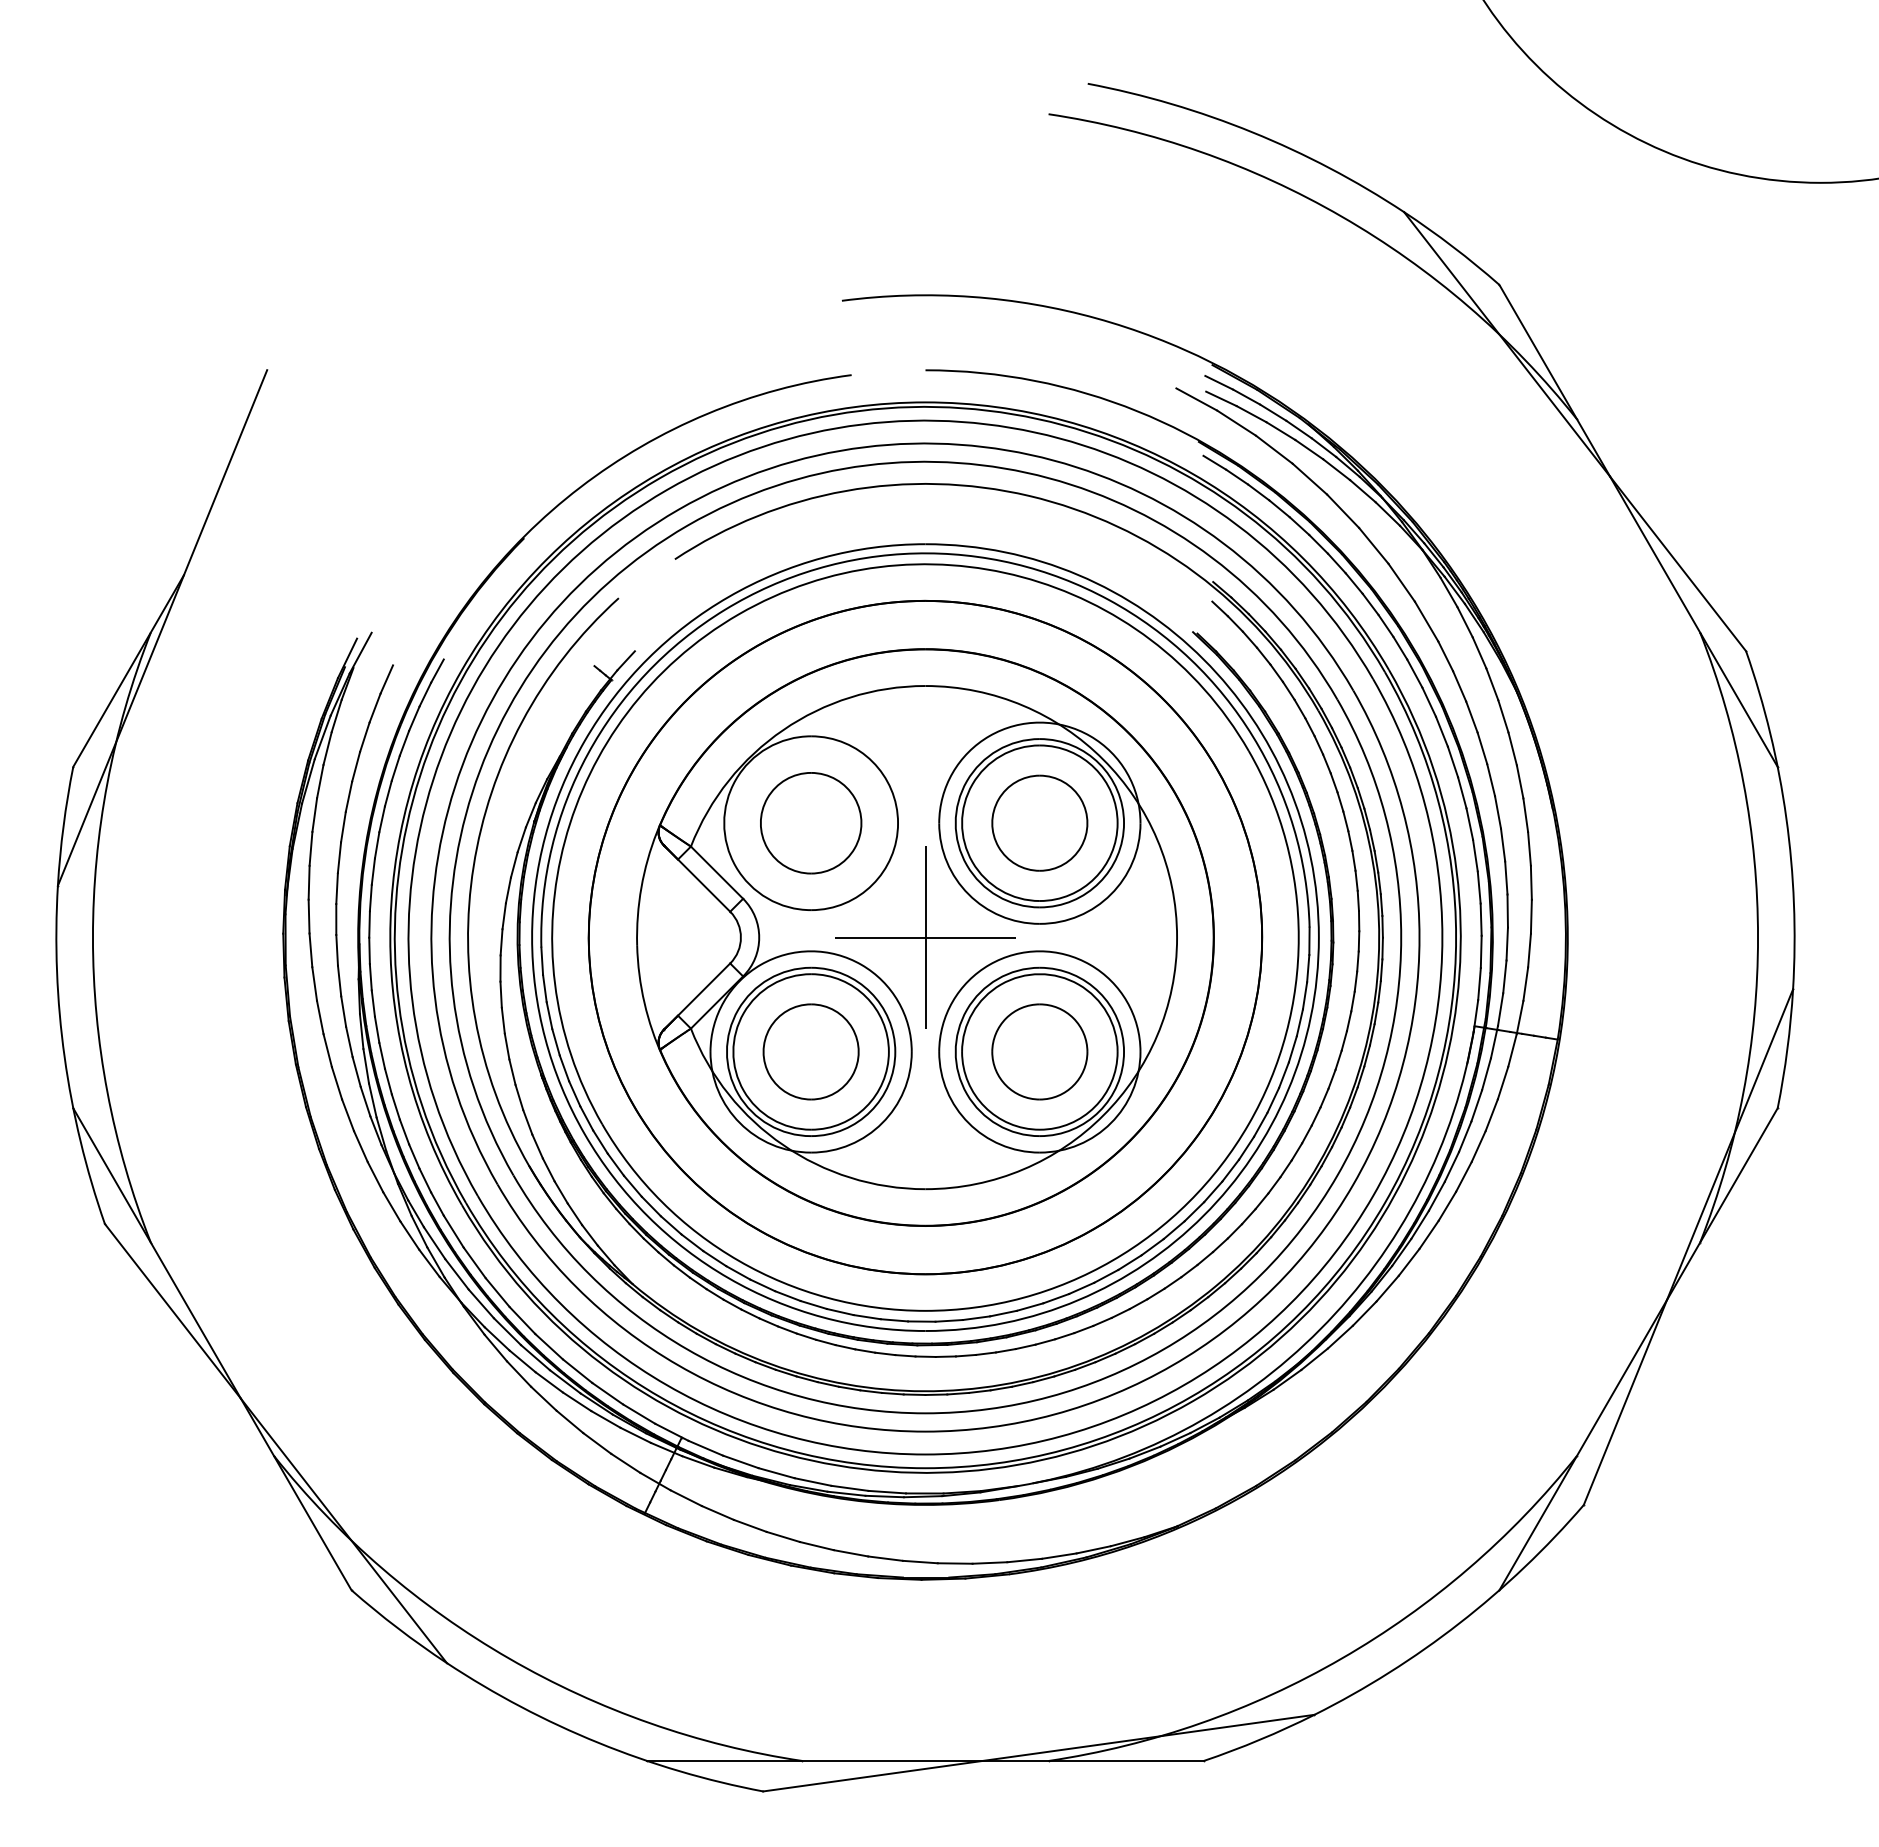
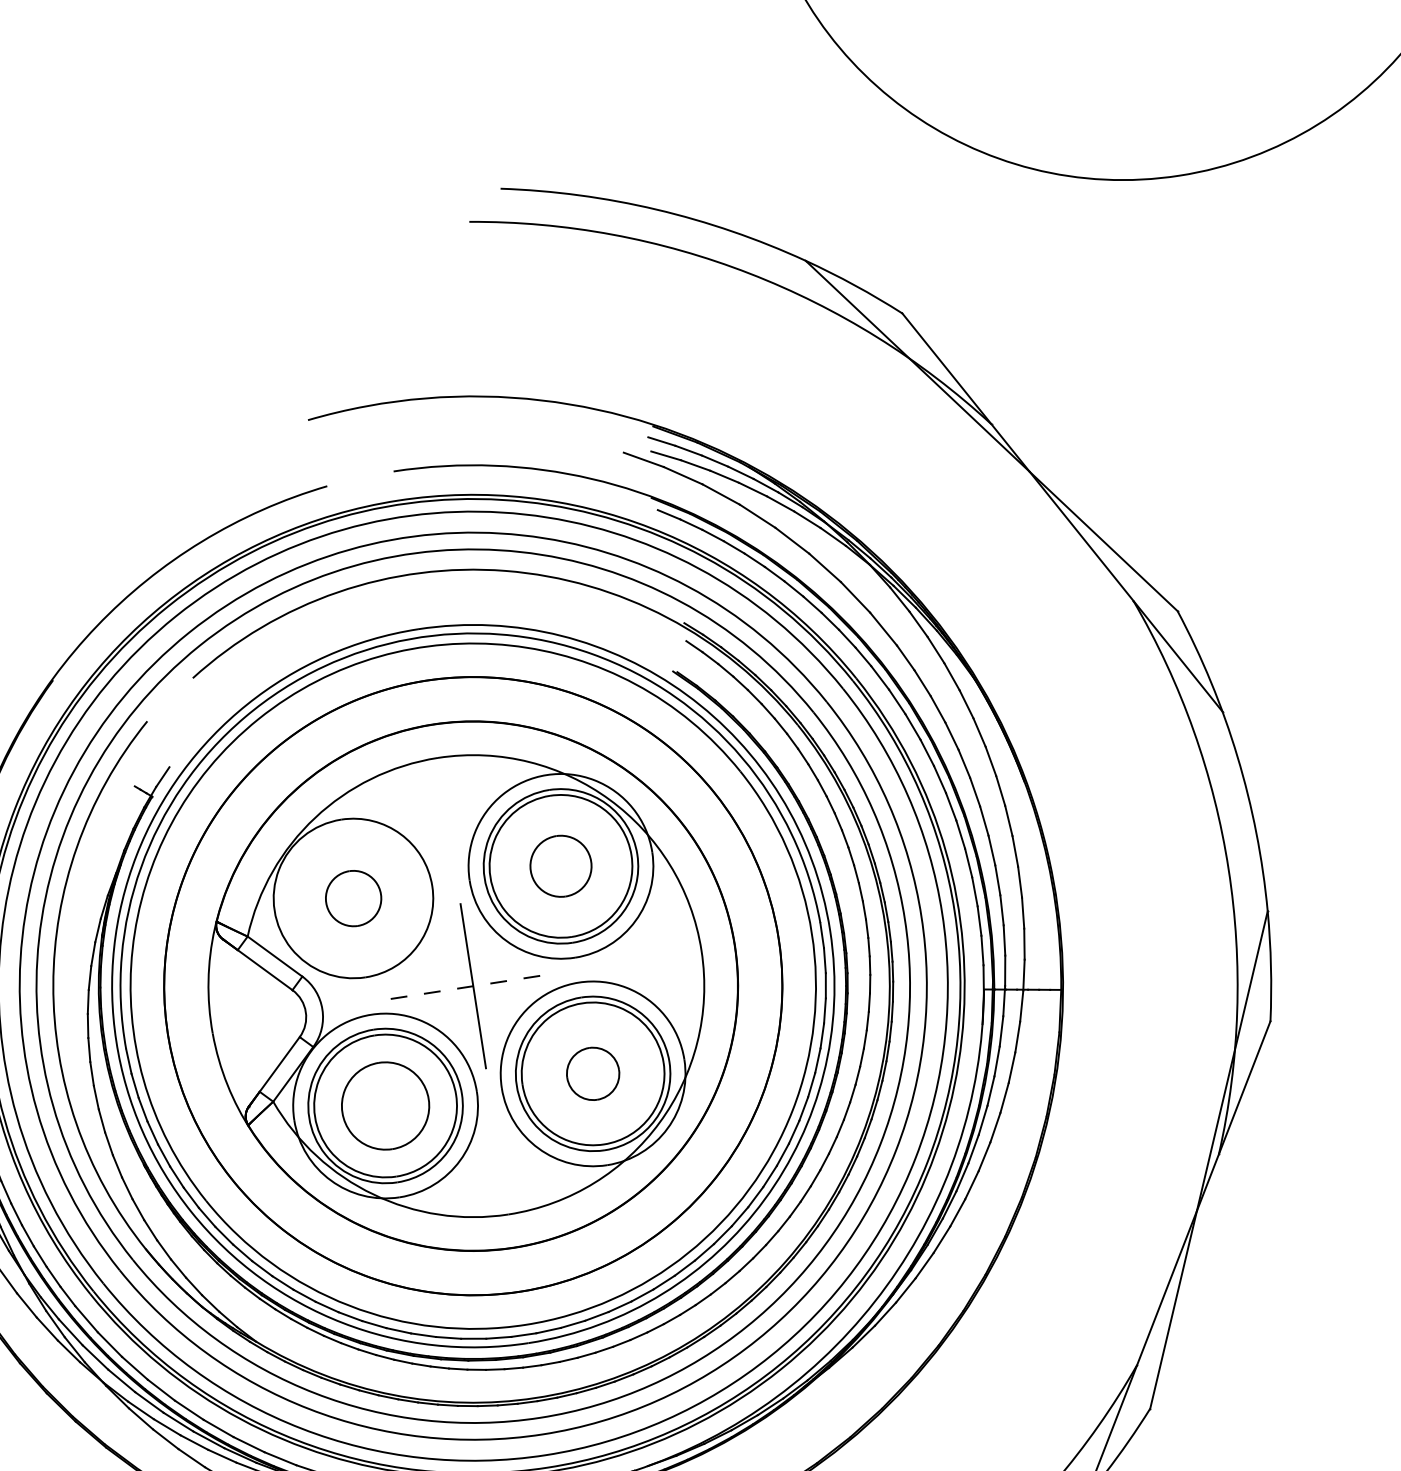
part: (1039, 822) -> (560, 865), size x0.7
part: (811, 823) -> (353, 898), size x0.6
line: (925, 937) -> (473, 986), solid -> dashed
part: (1039, 1051) -> (592, 1073), size x0.6

